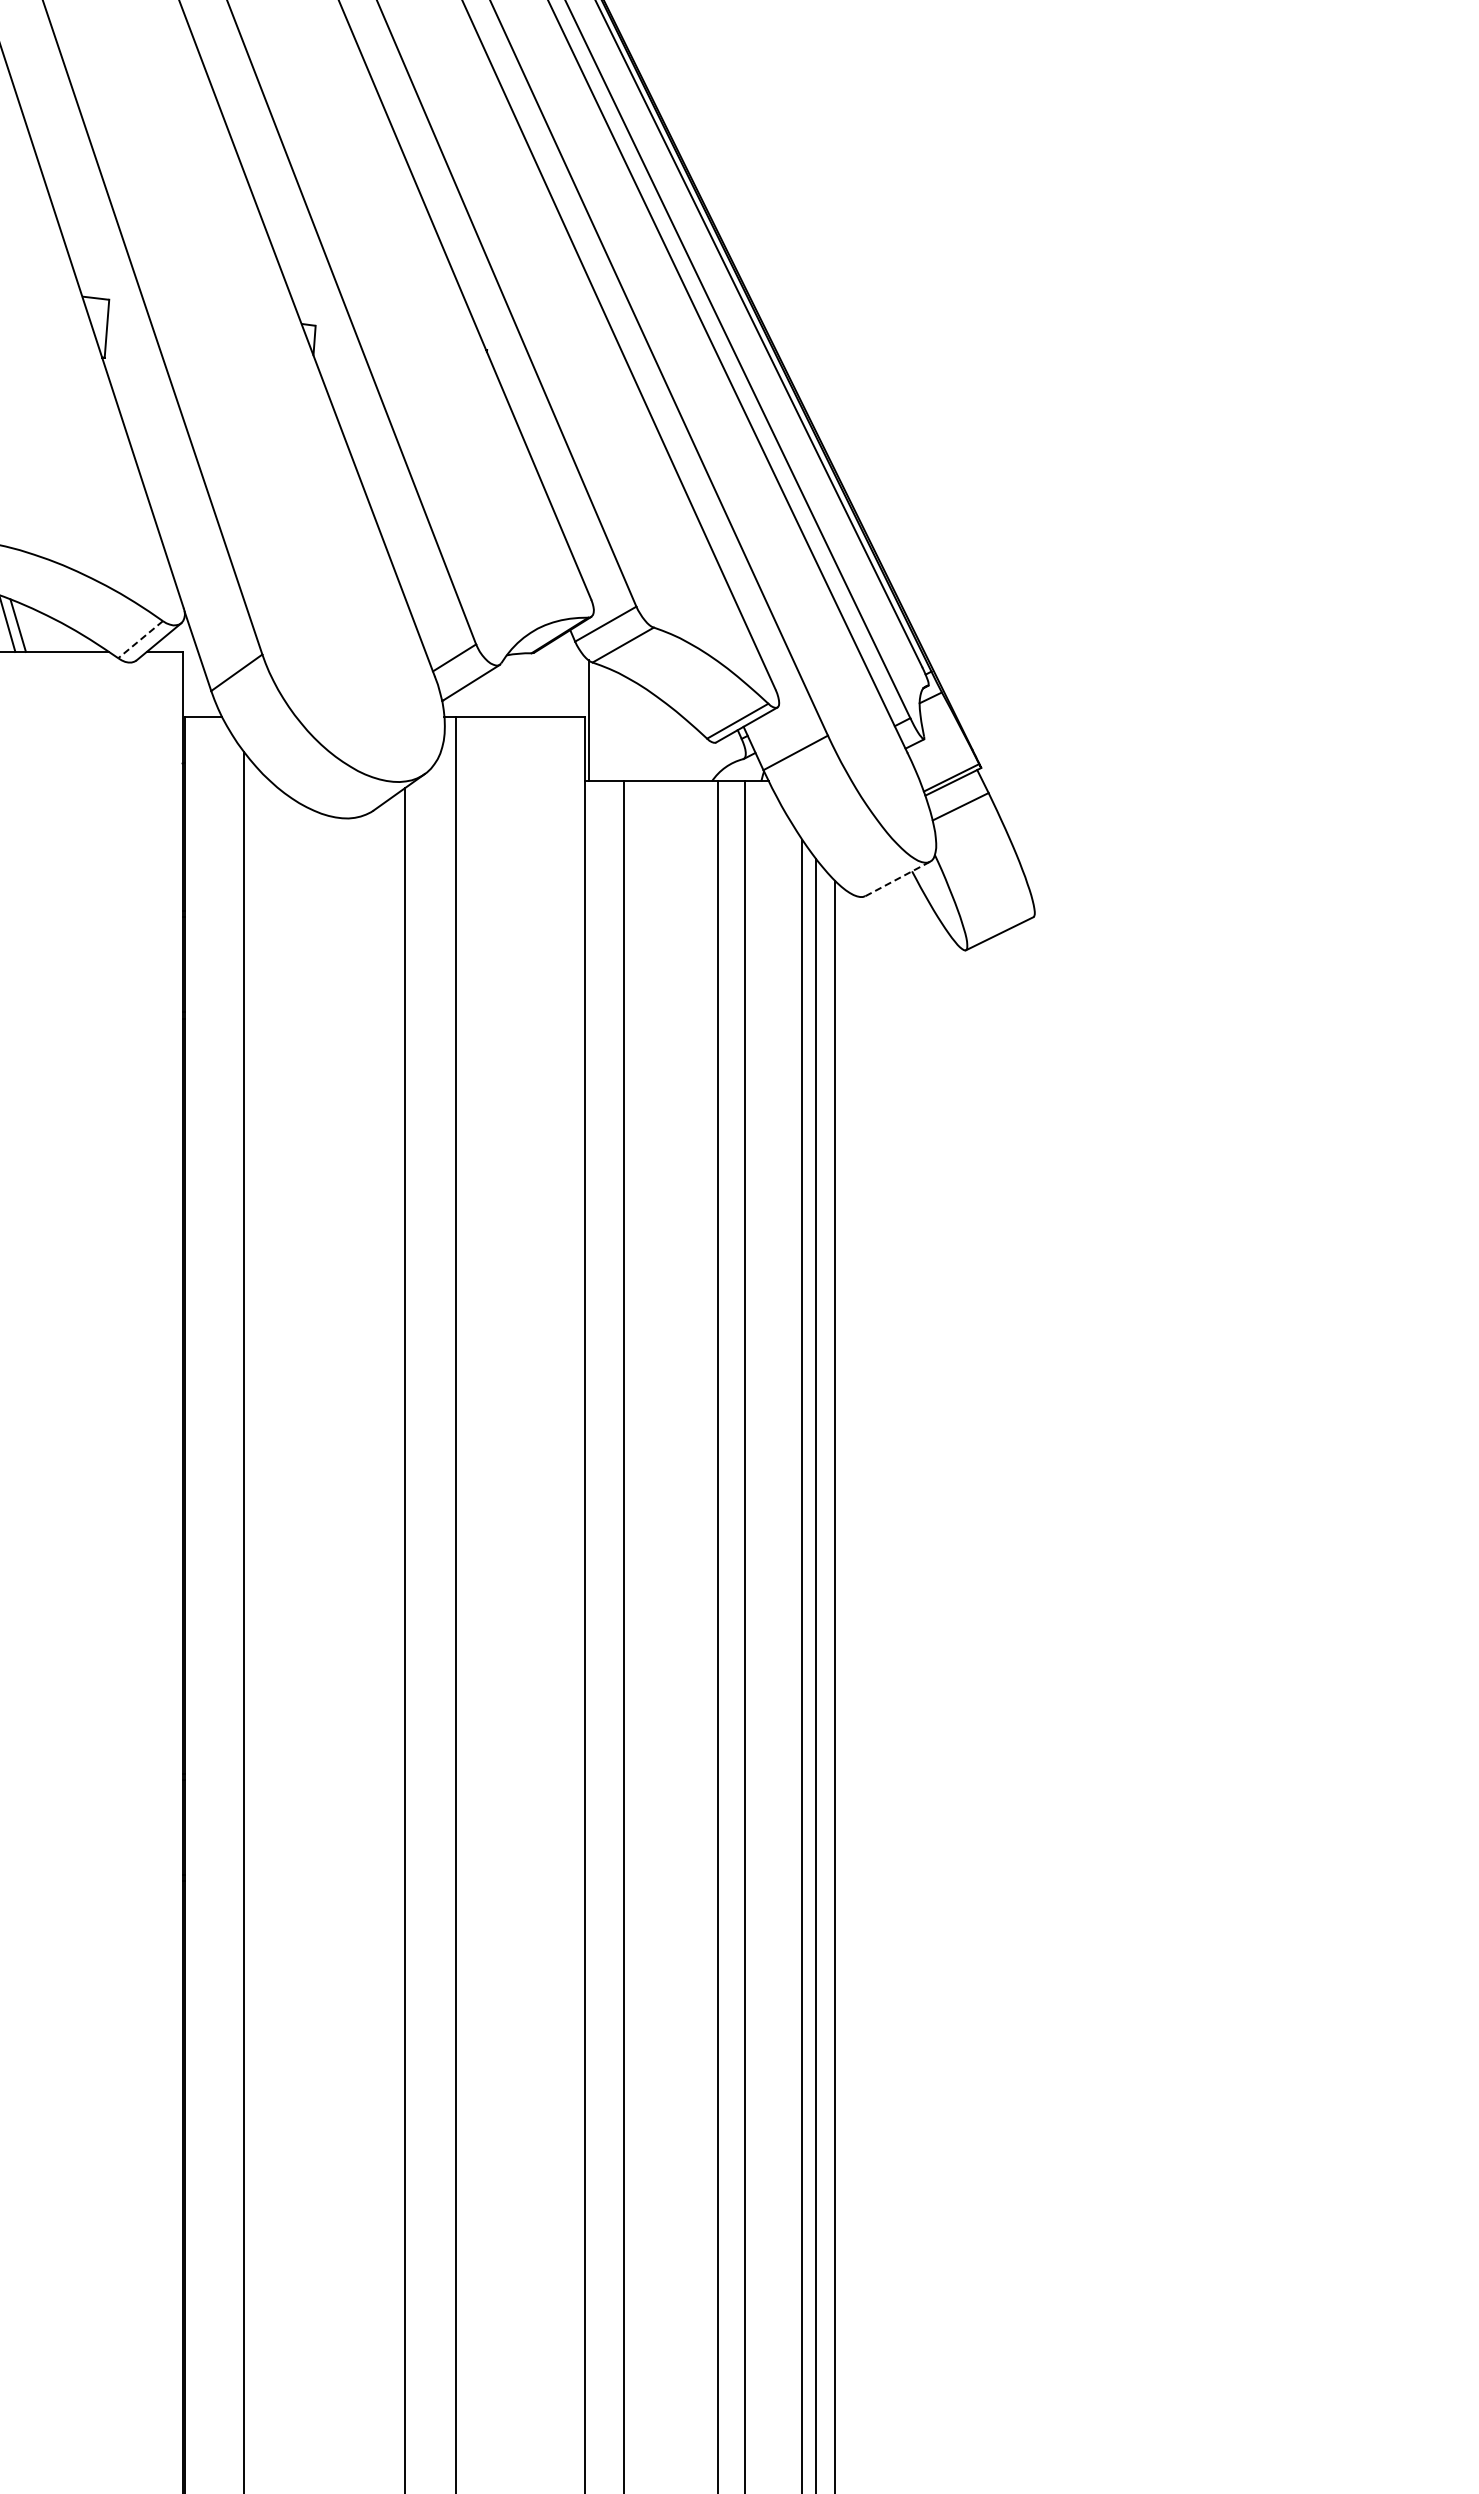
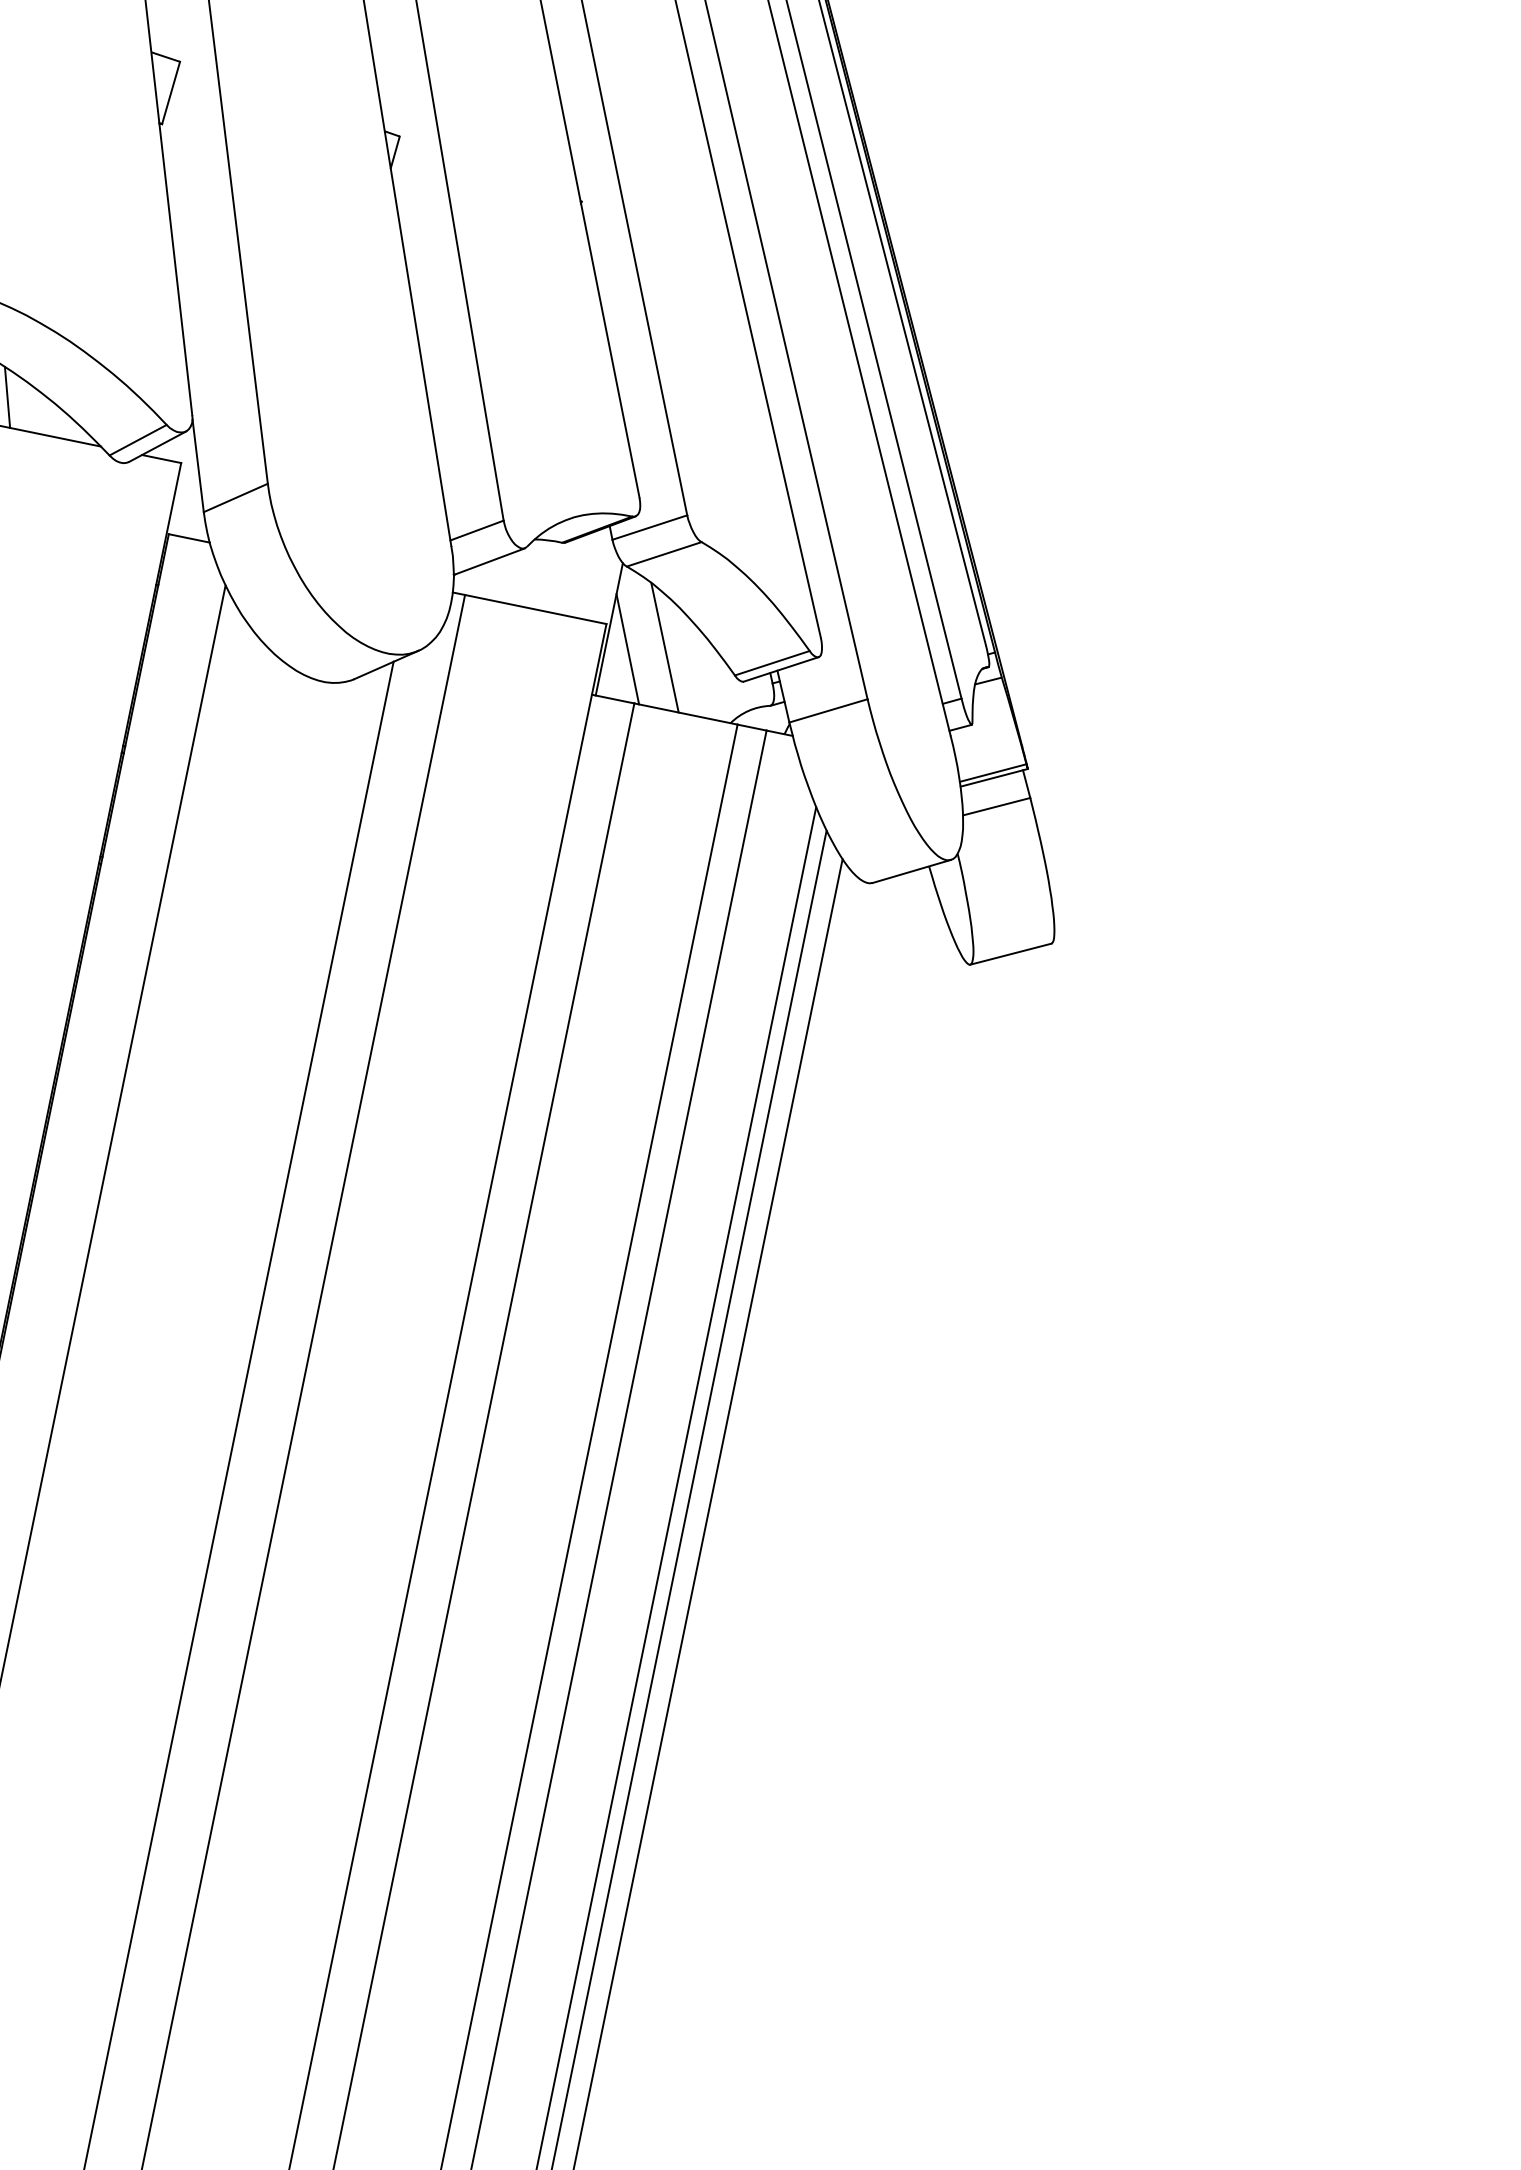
line: (140, 640) -> (137, 441), dashed -> solid
line: (640, 726) -> (664, 647), added
line: (608, 734) -> (628, 648), added
line: (897, 879) -> (911, 871), dashed -> solid

